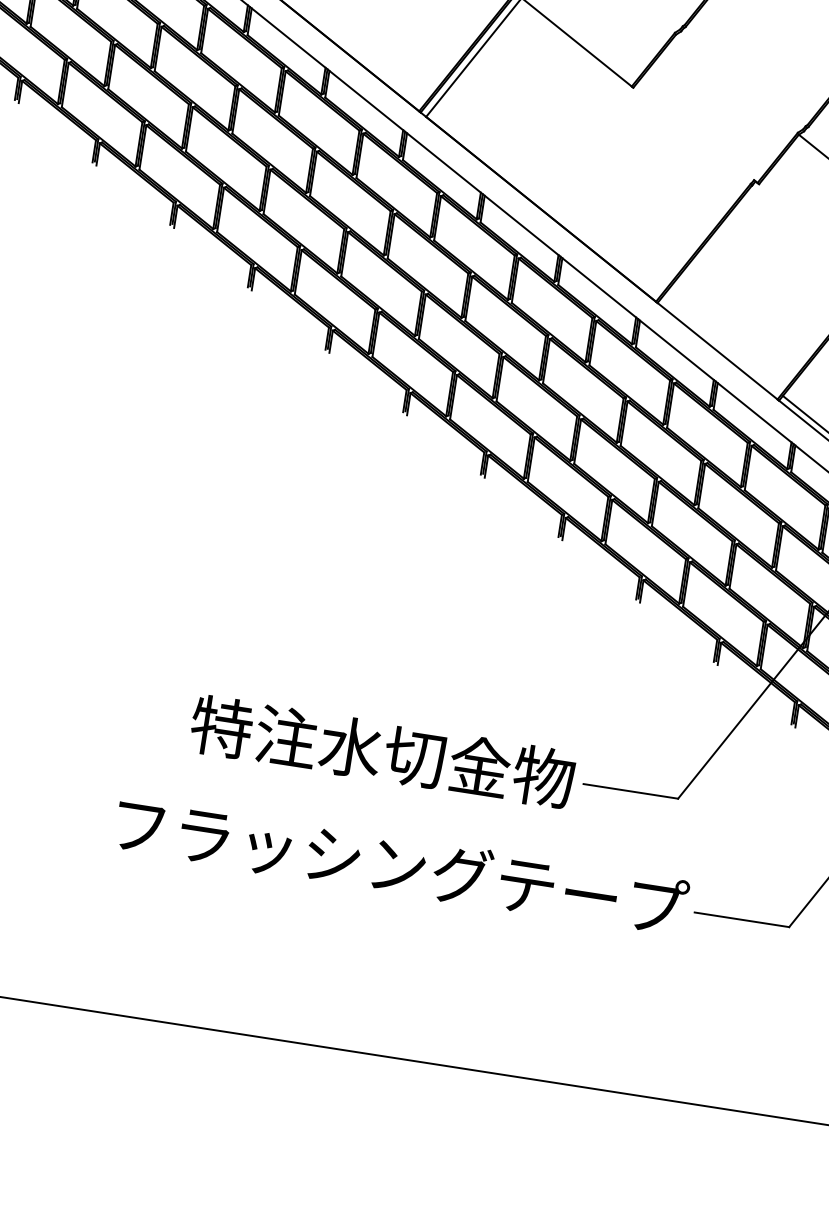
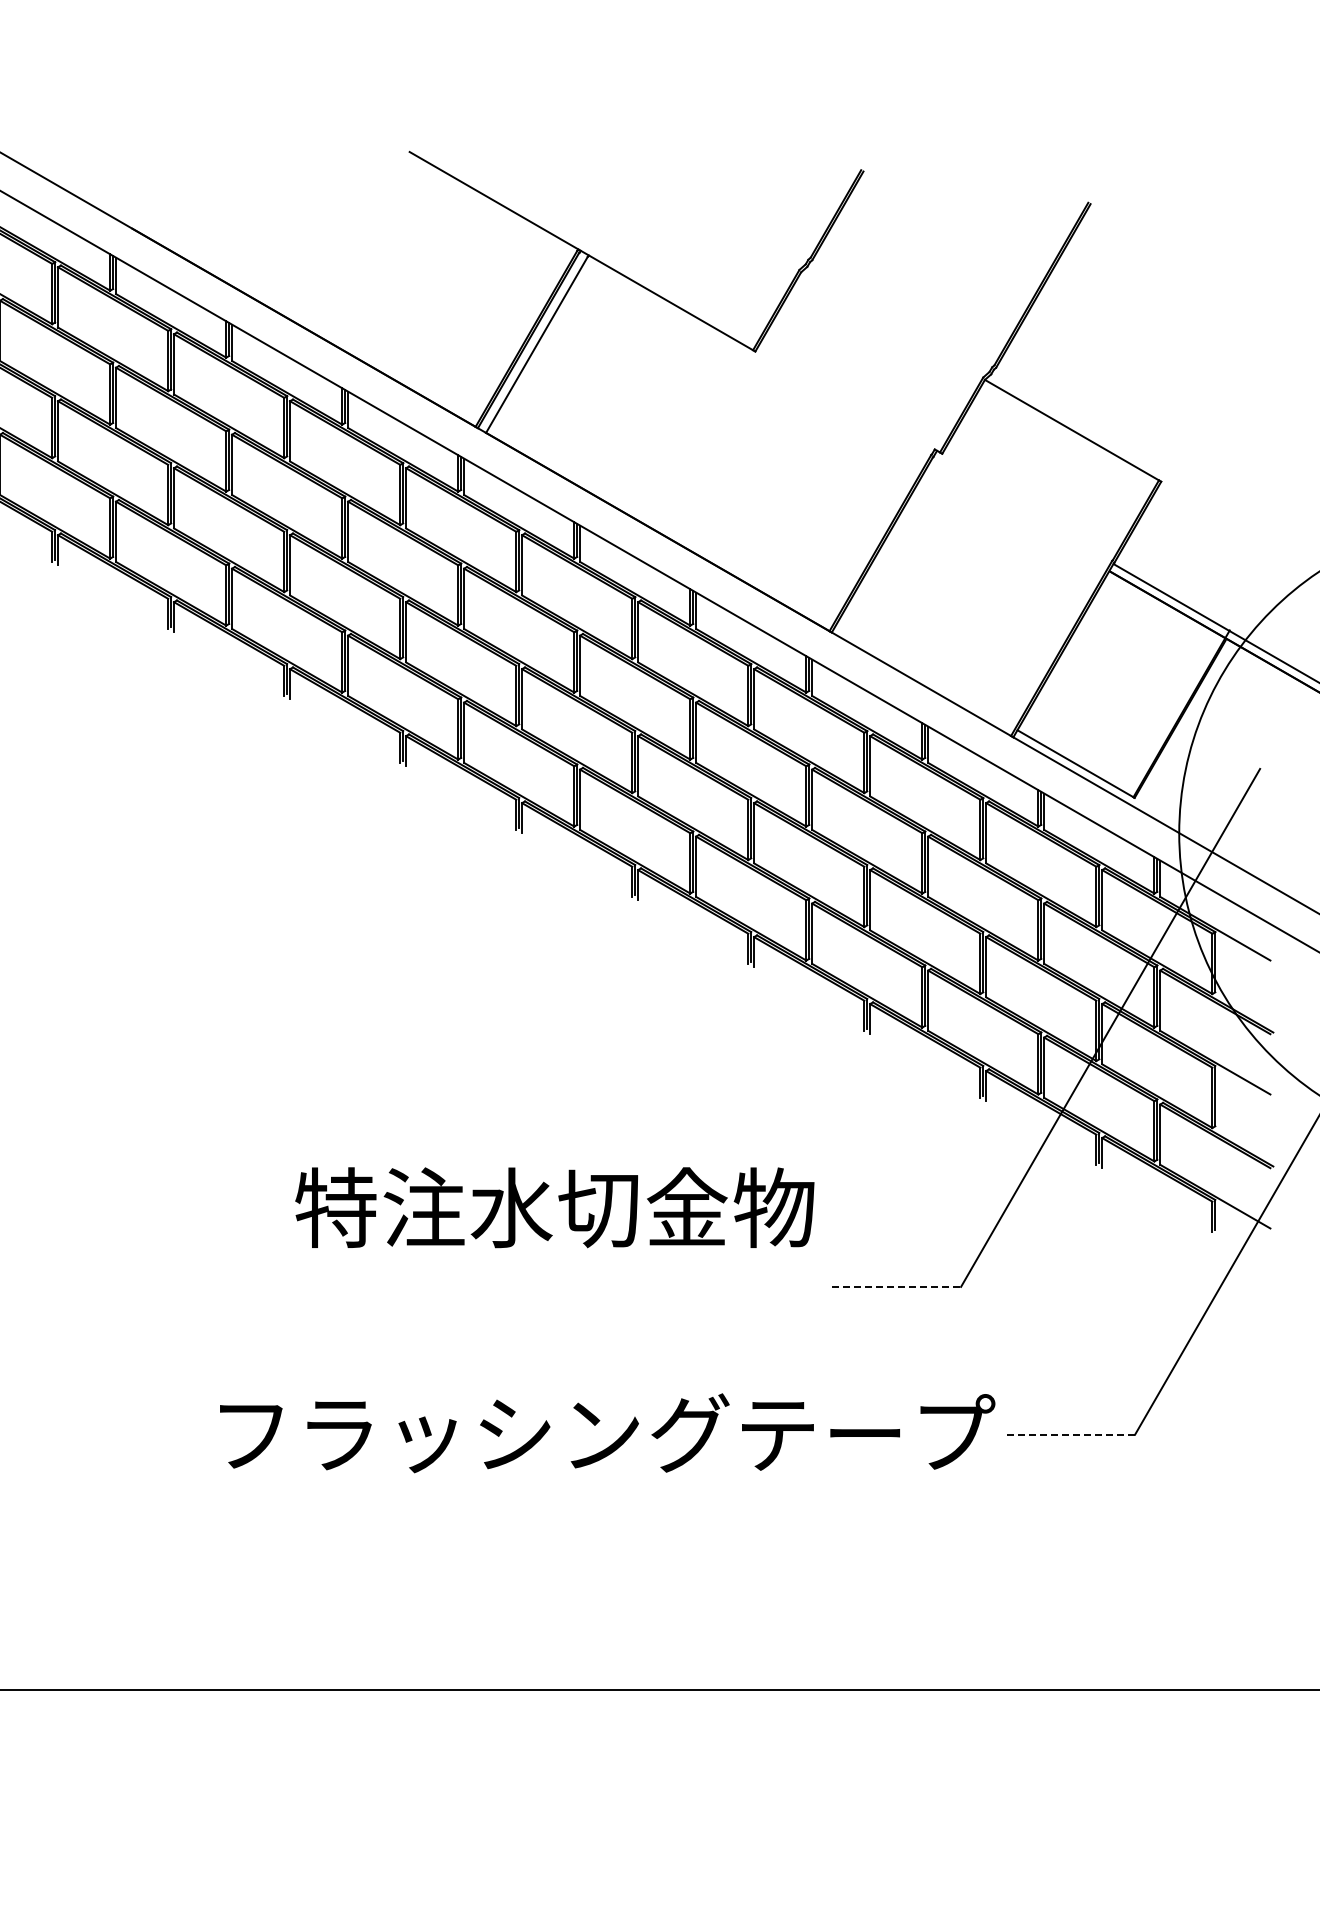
text: (382, 751) -> (554, 1207), moved
line: (631, 791) -> (897, 1286), solid -> dashed
line: (742, 919) -> (1071, 1434), solid -> dashed

